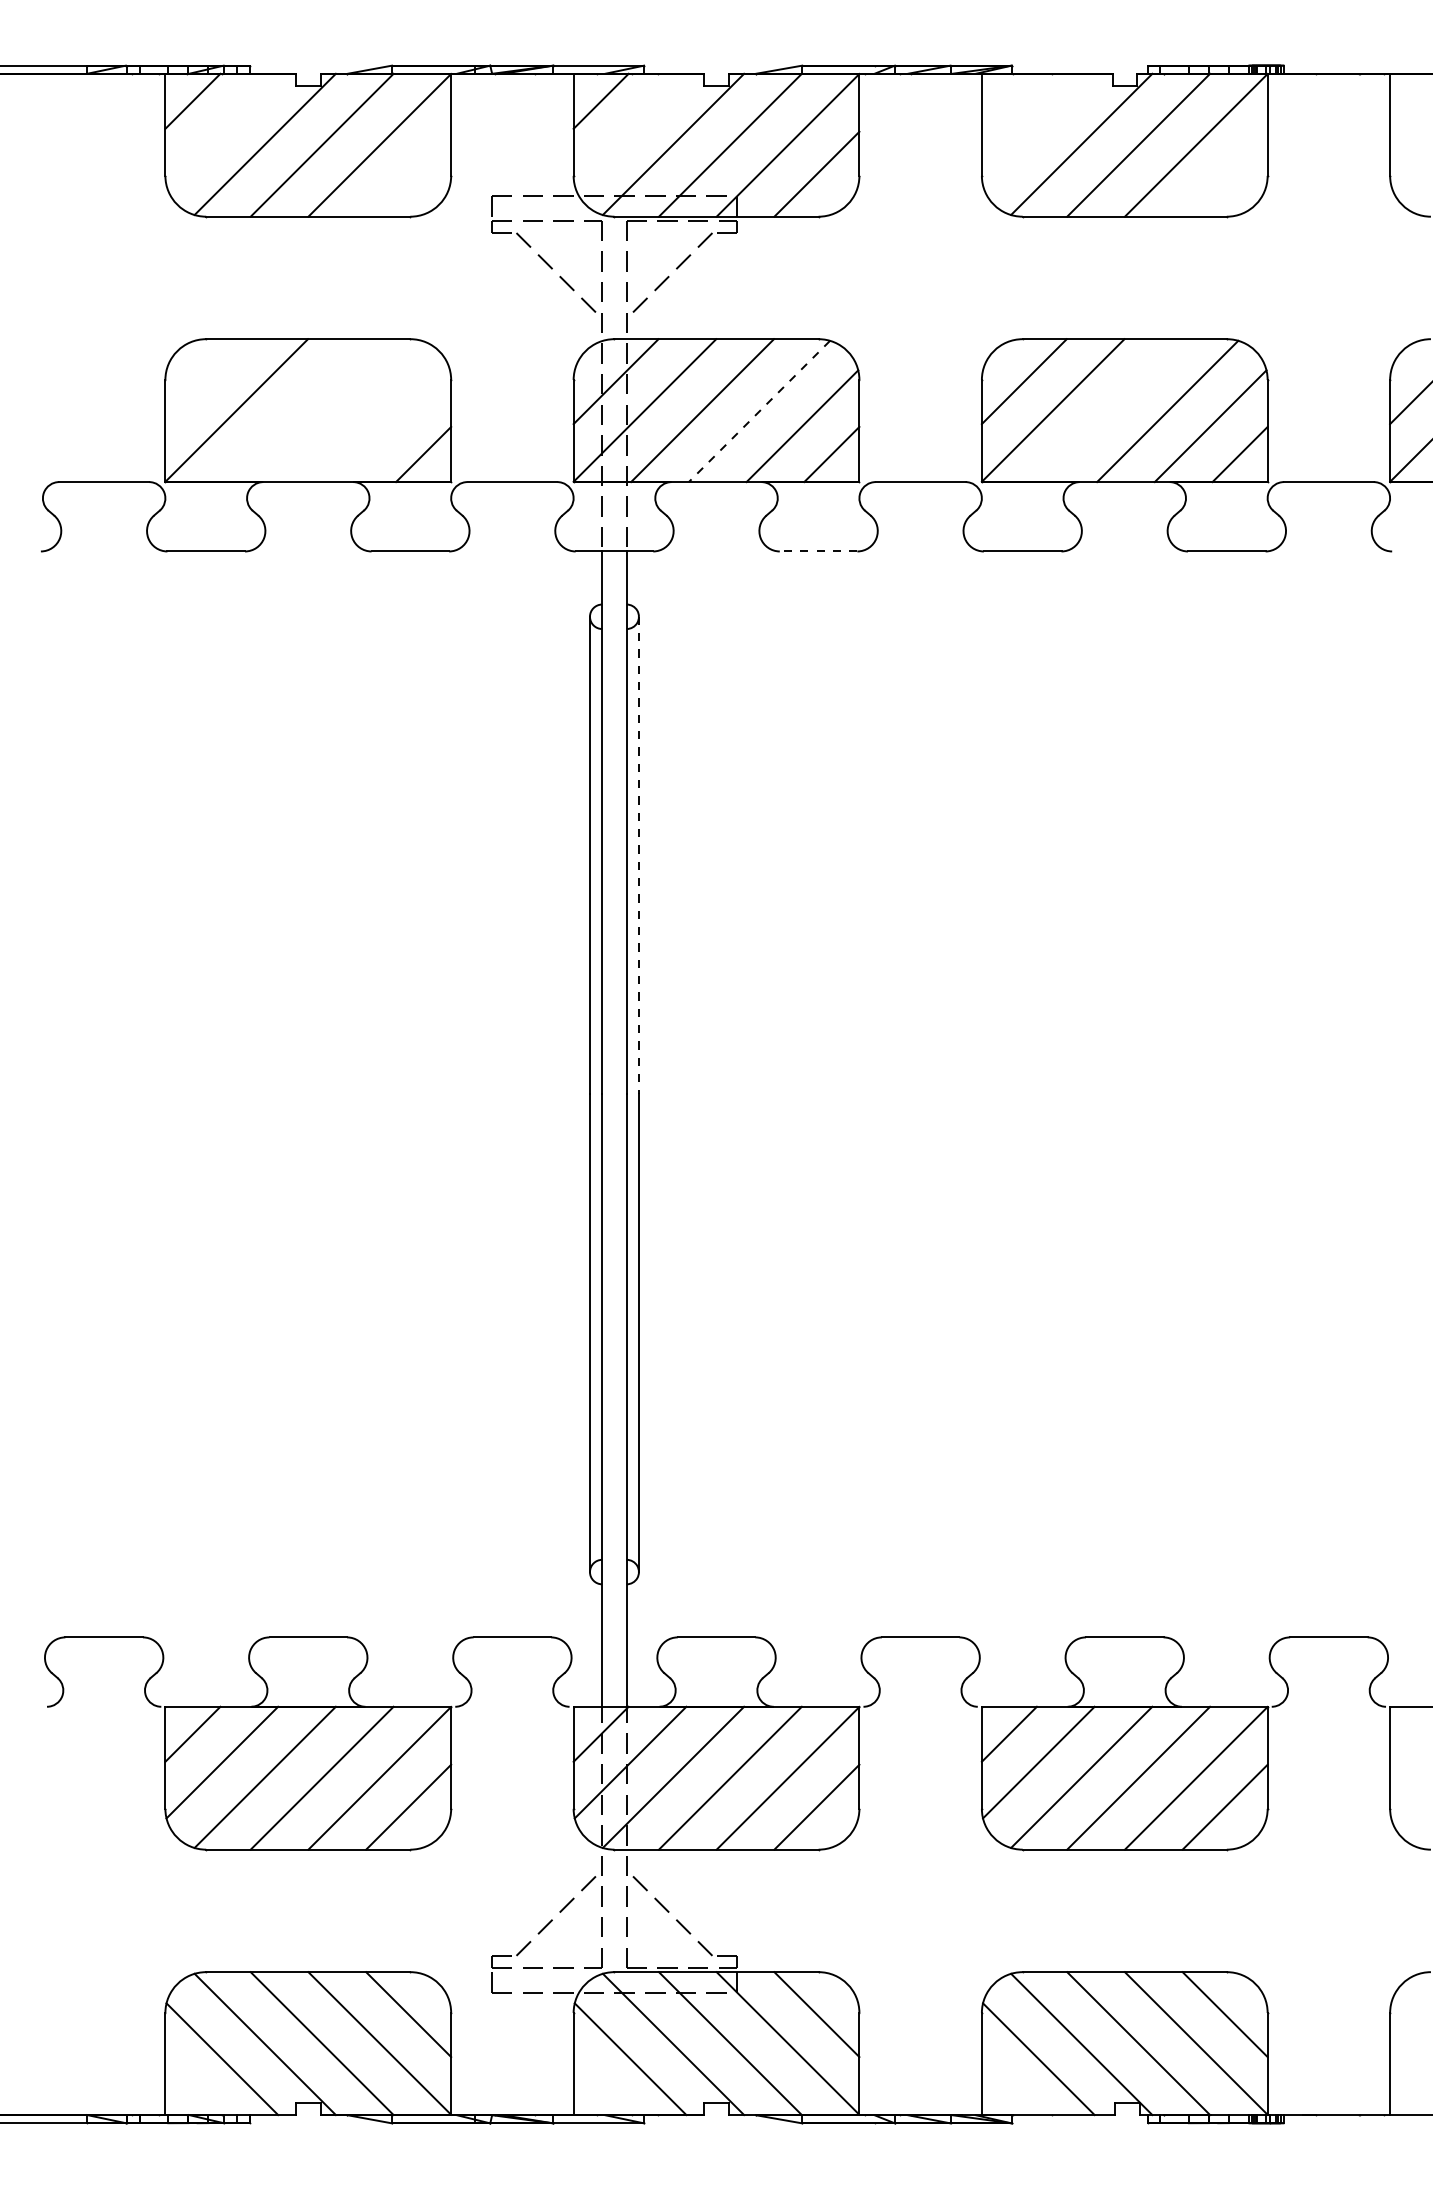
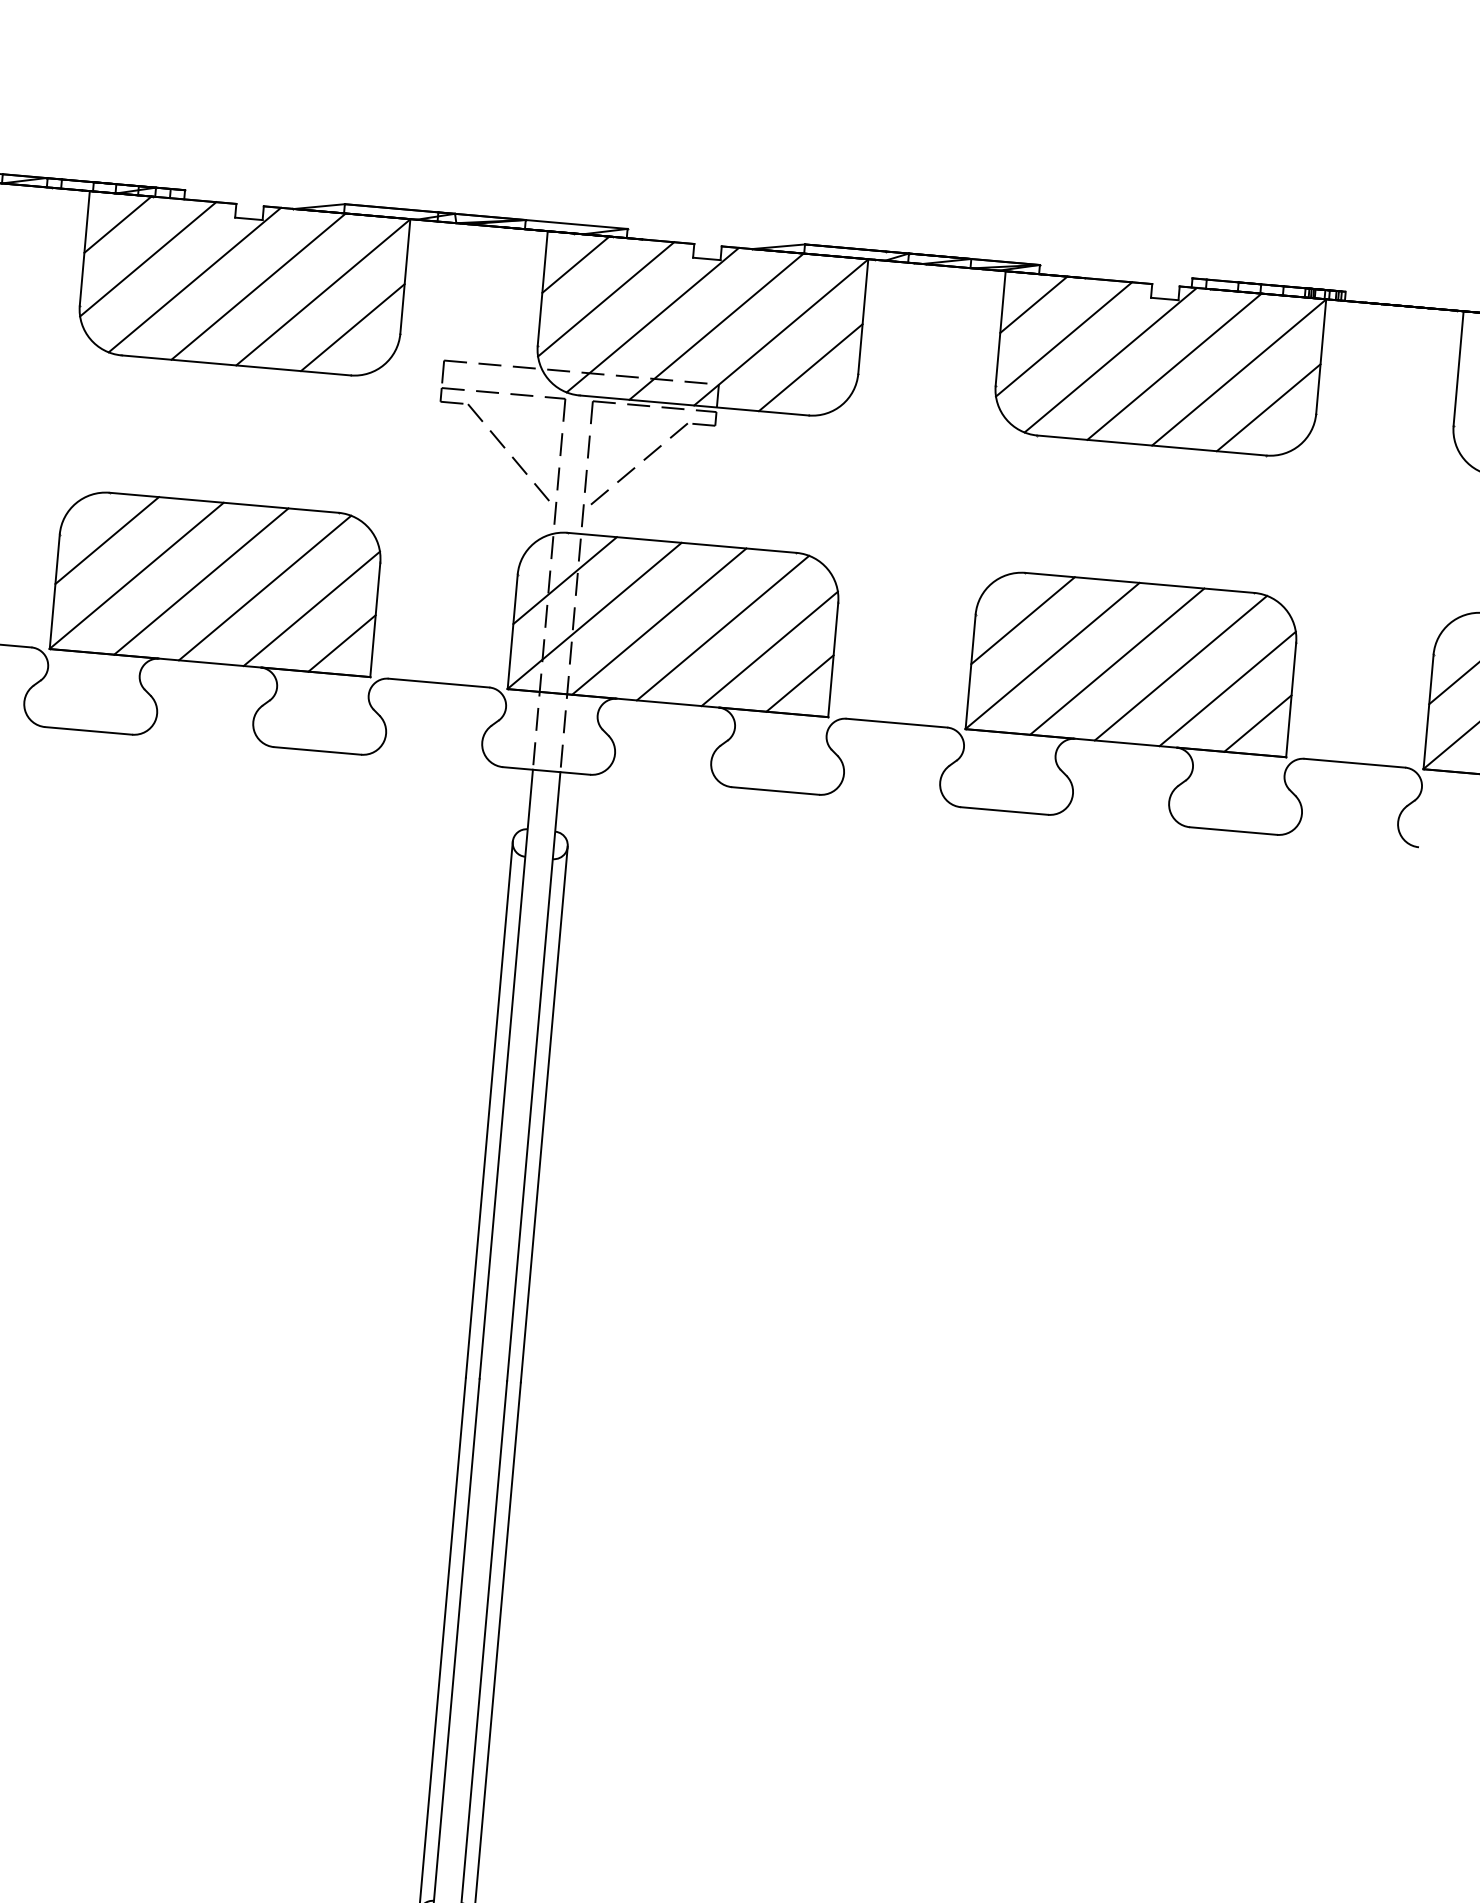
line: (1008, 100) -> (1032, 303), added
line: (222, 129) -> (148, 259), added
line: (630, 129) -> (606, 299), added
line: (1038, 129) -> (1063, 339), added
line: (408, 173) -> (352, 326), added
line: (1224, 173) -> (1268, 406), added
line: (207, 381) -> (106, 540), added
line: (293, 410) -> (200, 581), added
line: (1110, 410) -> (1116, 661), added
line: (350, 411) -> (264, 588), added
line: (759, 411) -> (723, 628), dashed -> solid
line: (394, 426) -> (312, 609), added
line: (818, 551) -> (775, 791), dashed -> solid
line: (638, 855) -> (543, 1114), dashed -> solid

